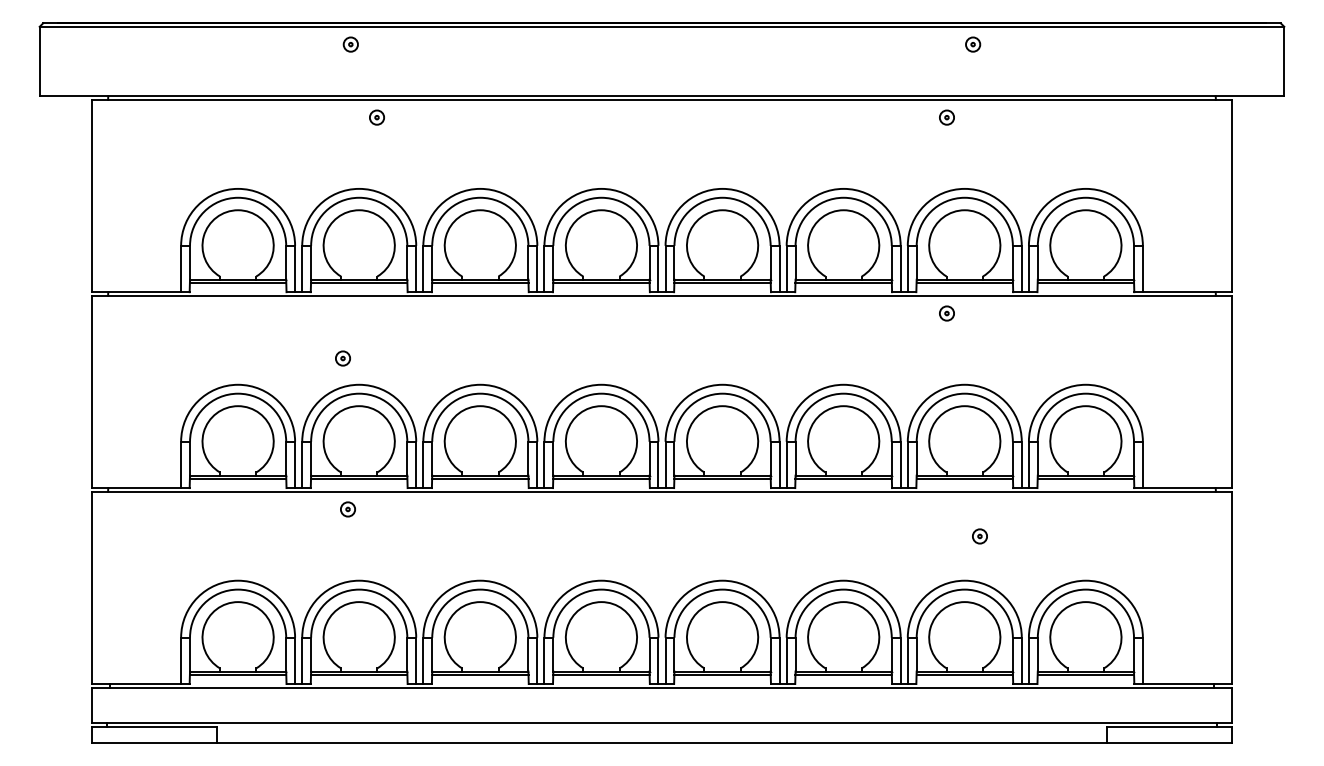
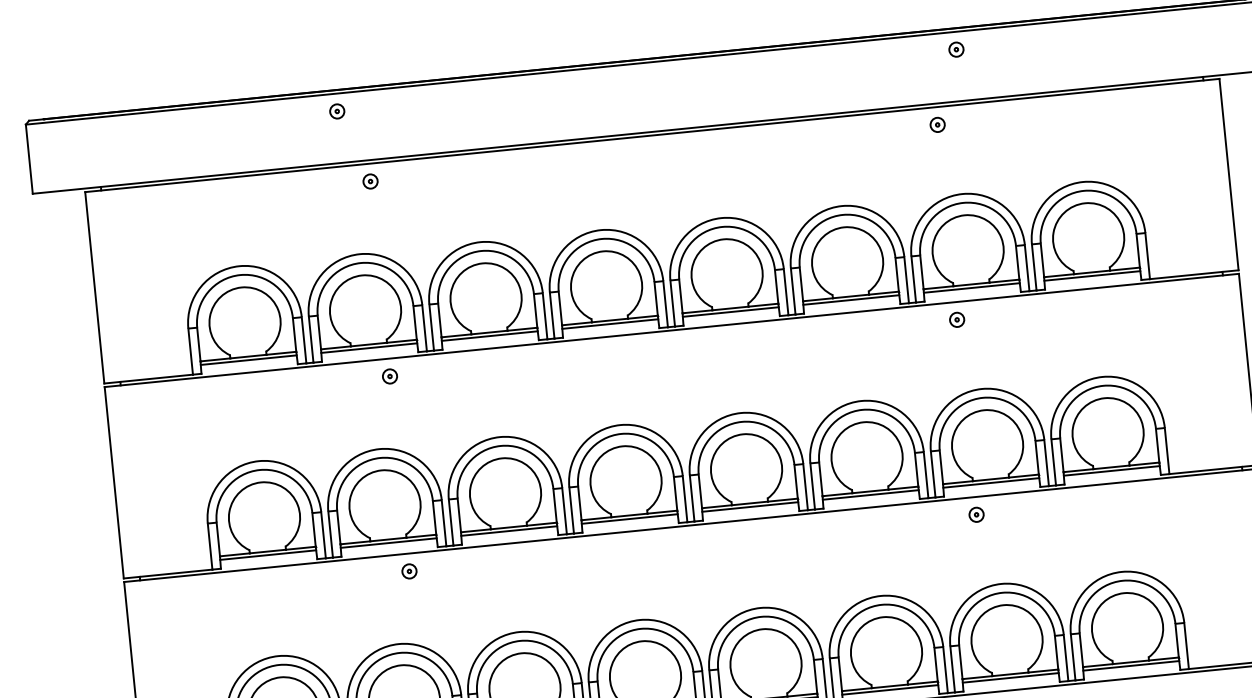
part: (342, 358) -> (389, 376), moved
part: (347, 509) -> (408, 571), moved
part: (979, 536) -> (976, 514), moved

